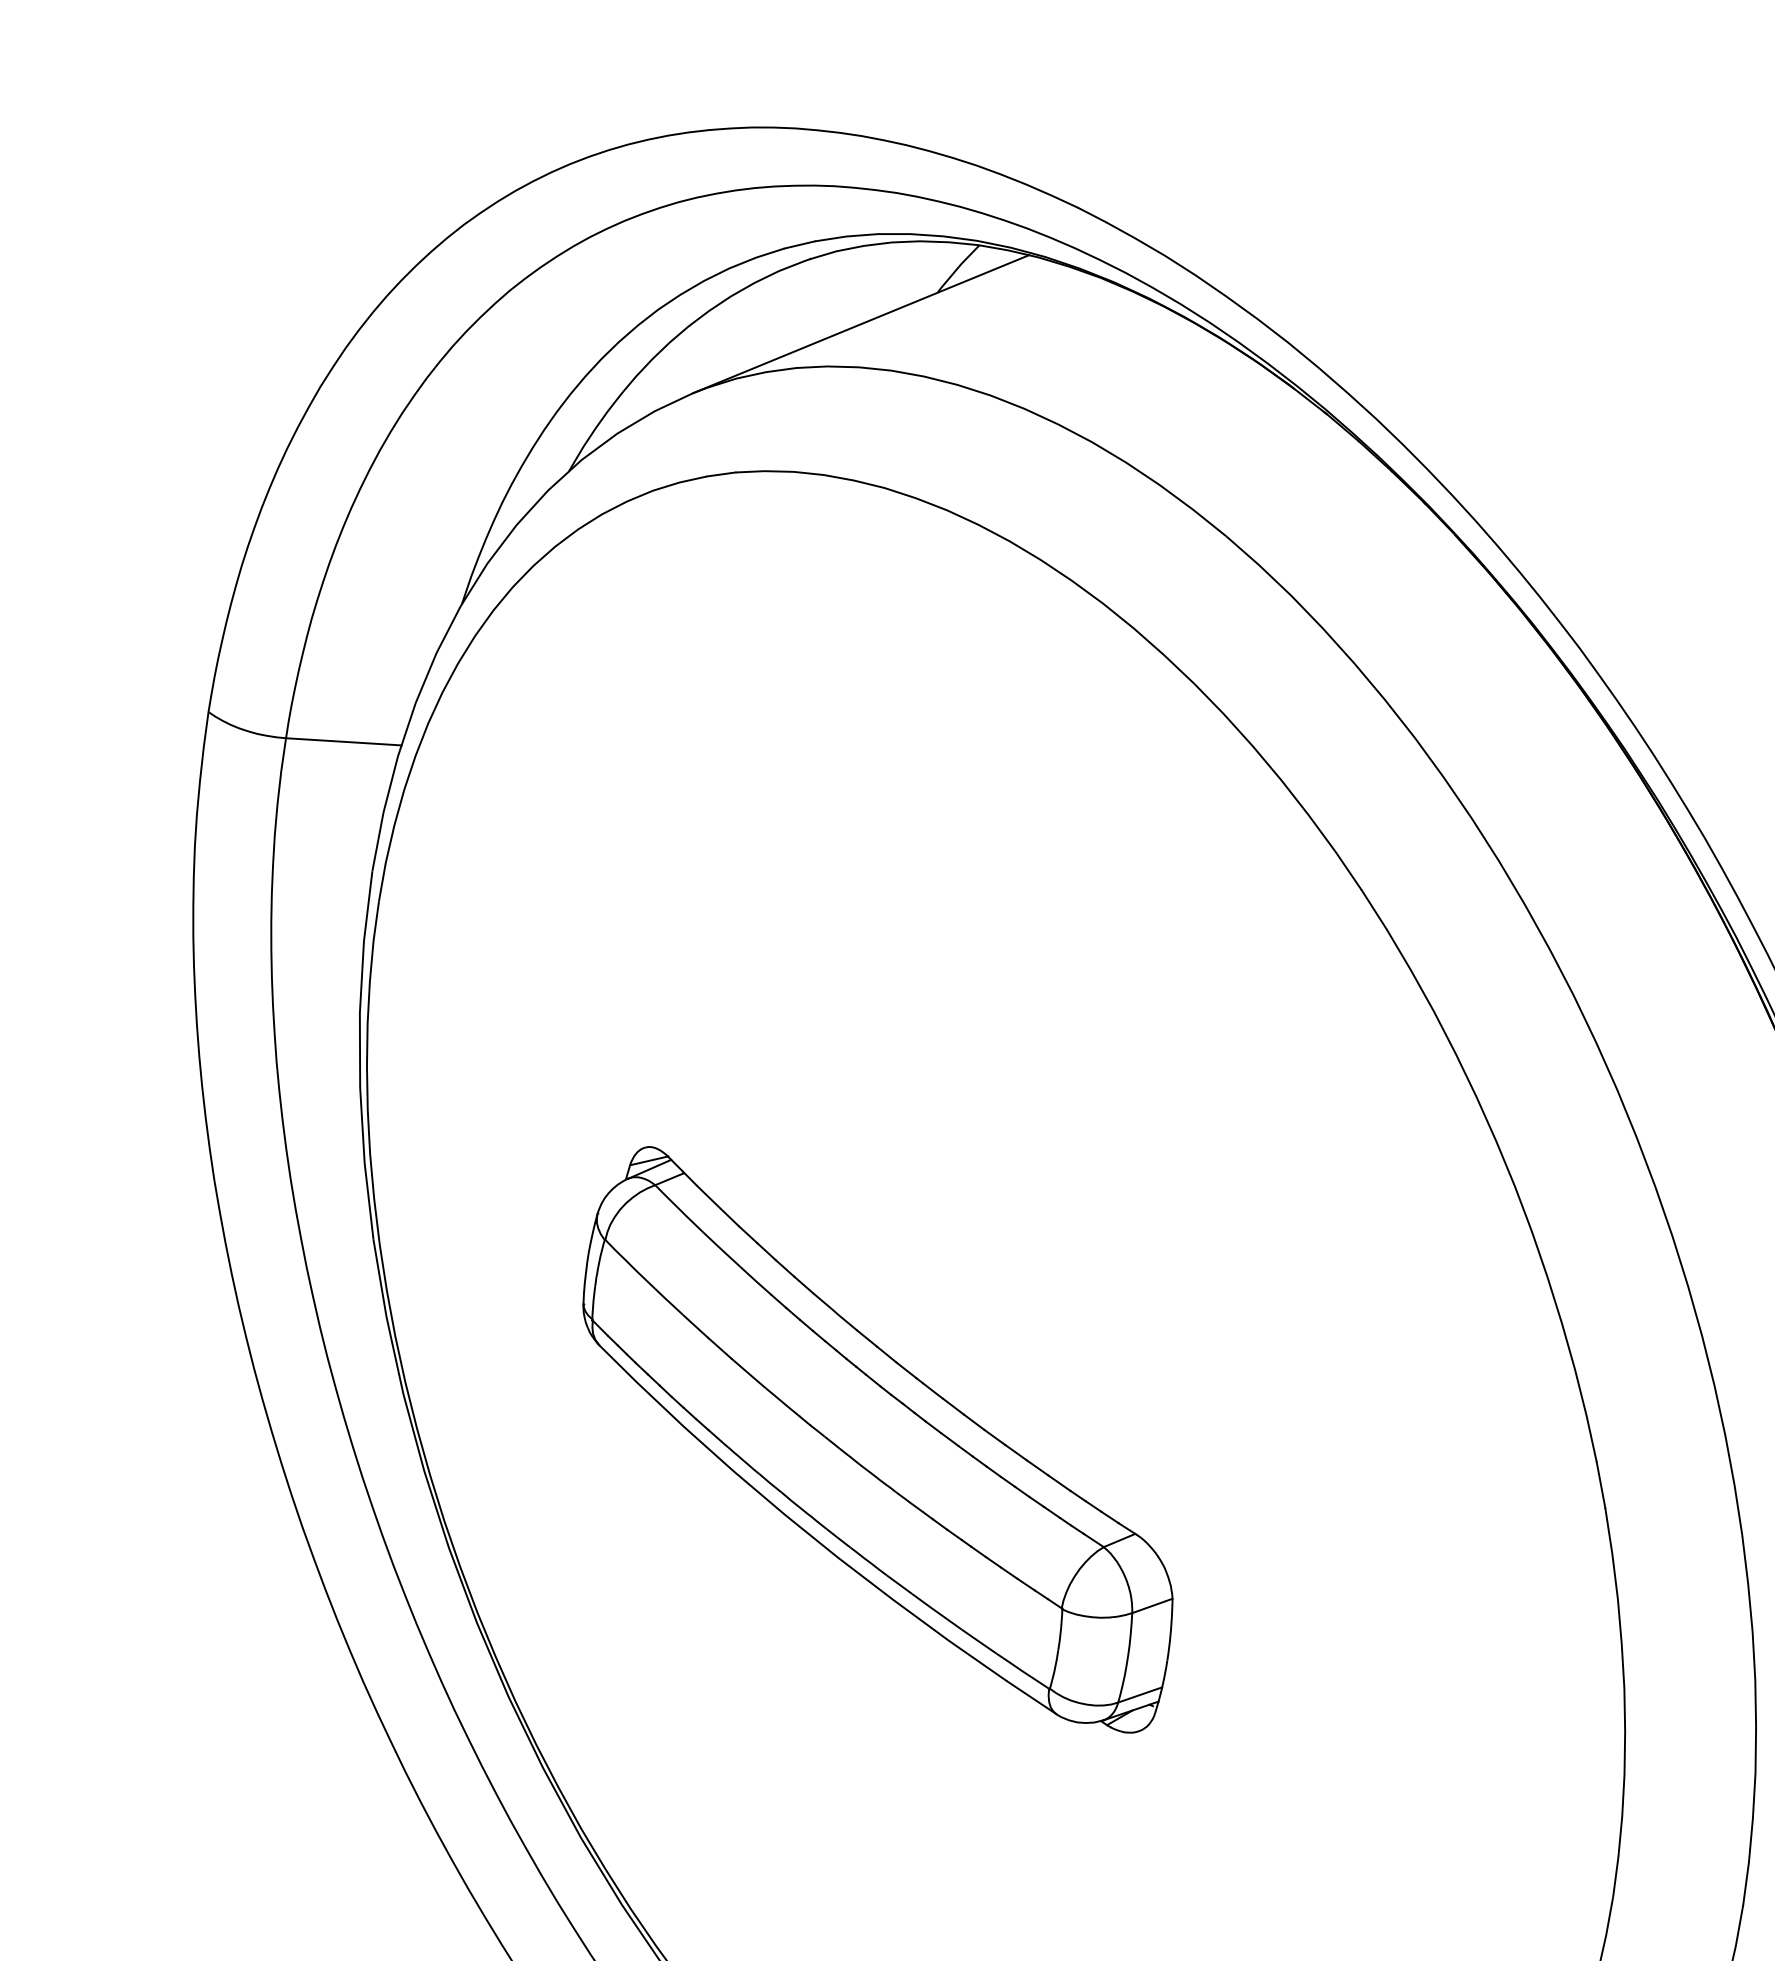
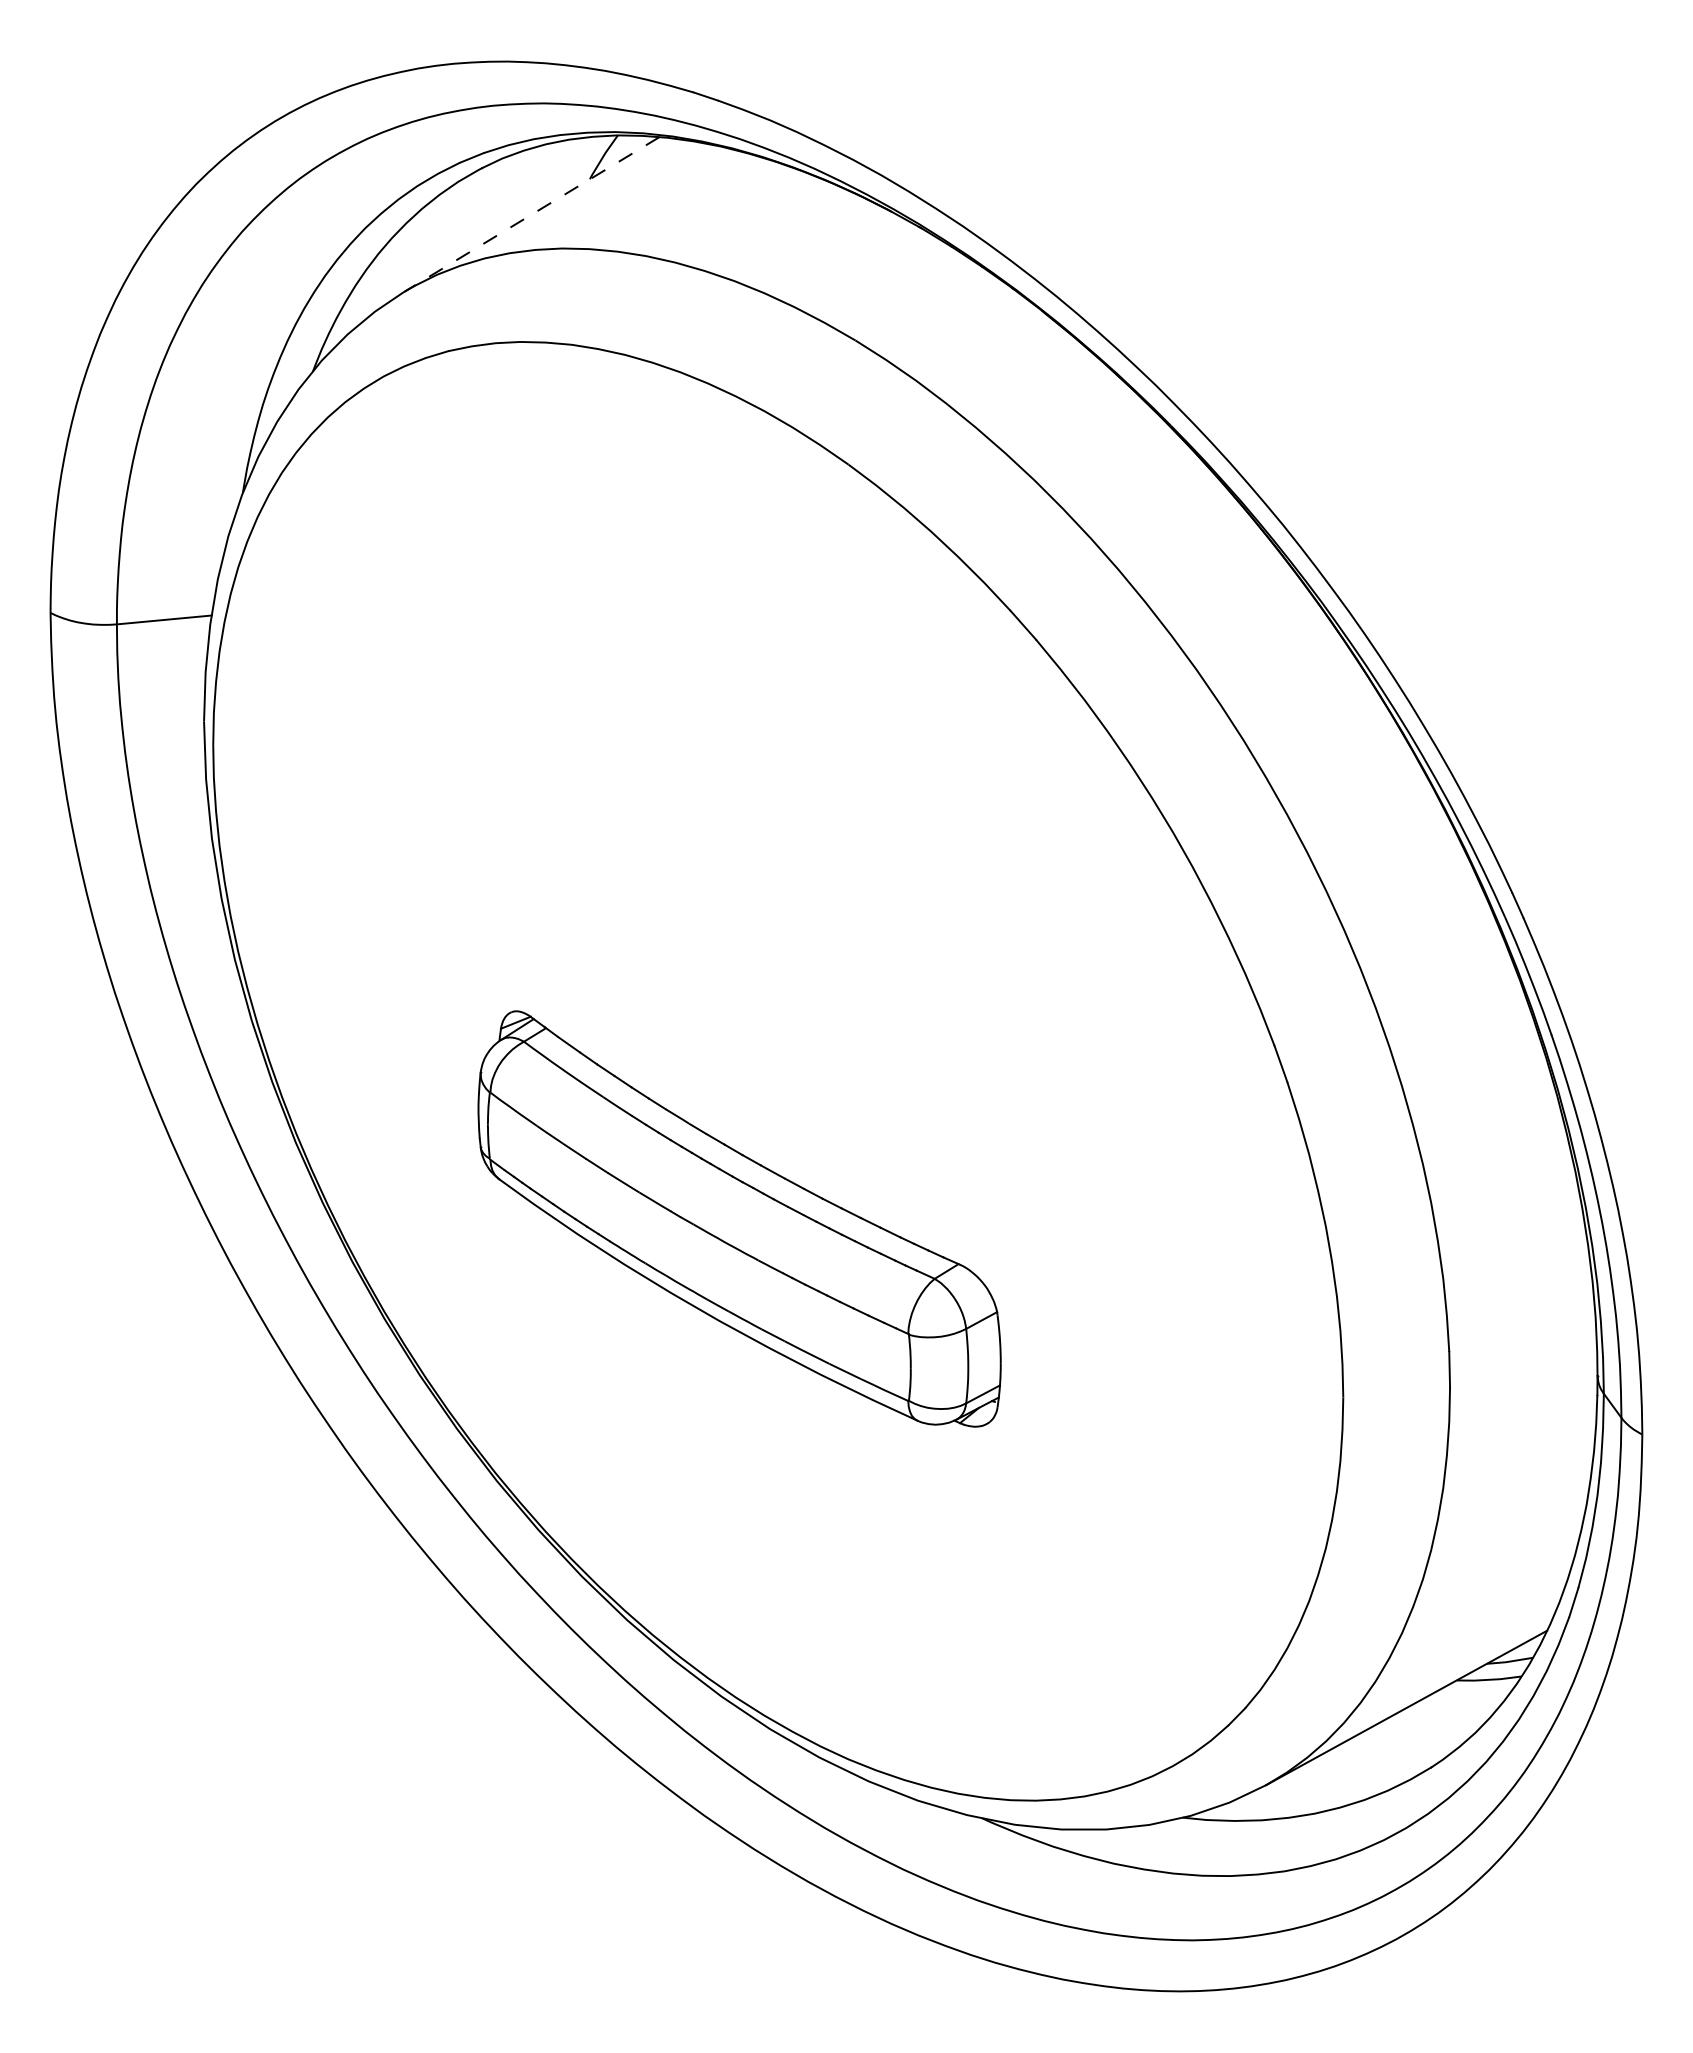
line: (860, 324) -> (531, 214), solid -> dashed
part: (880, 1437) -> (739, 1218), moved

